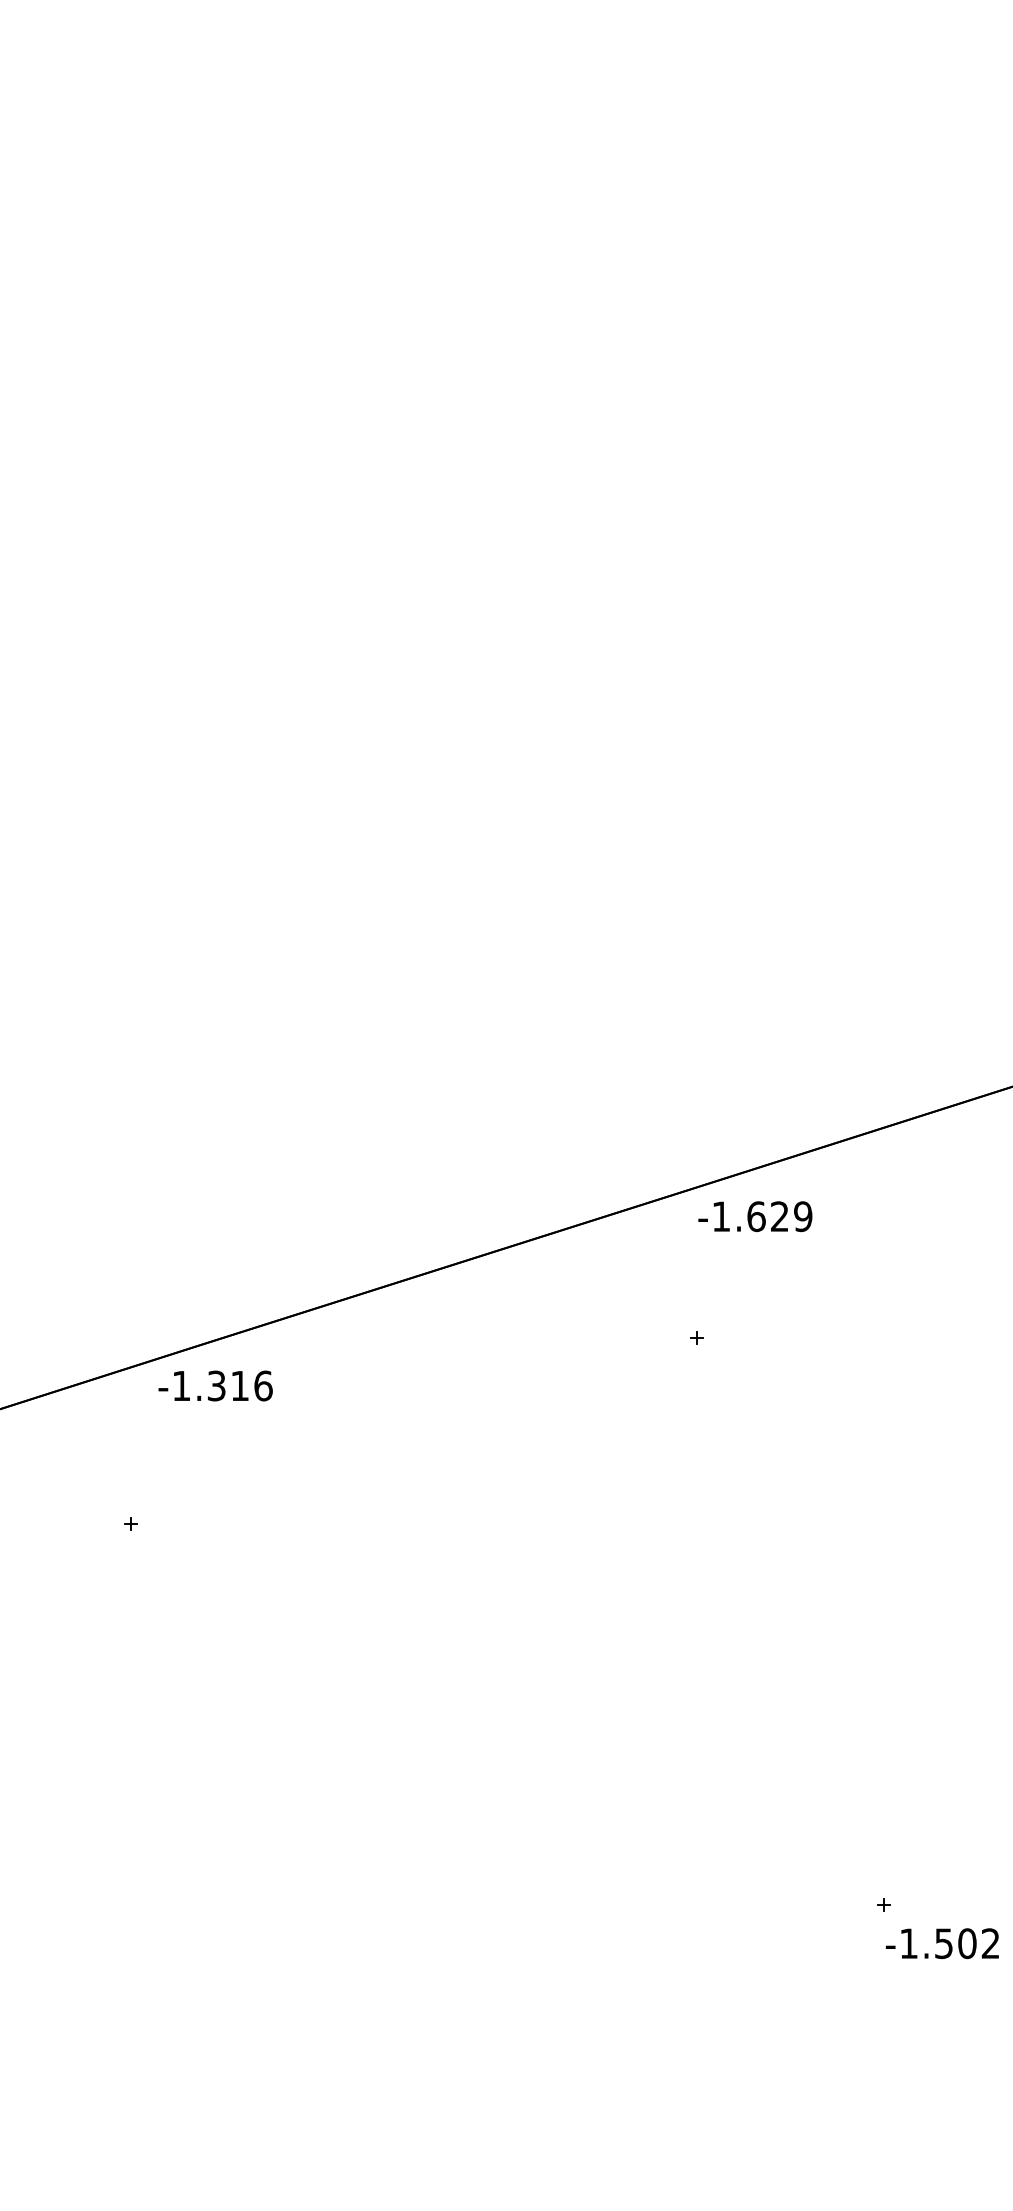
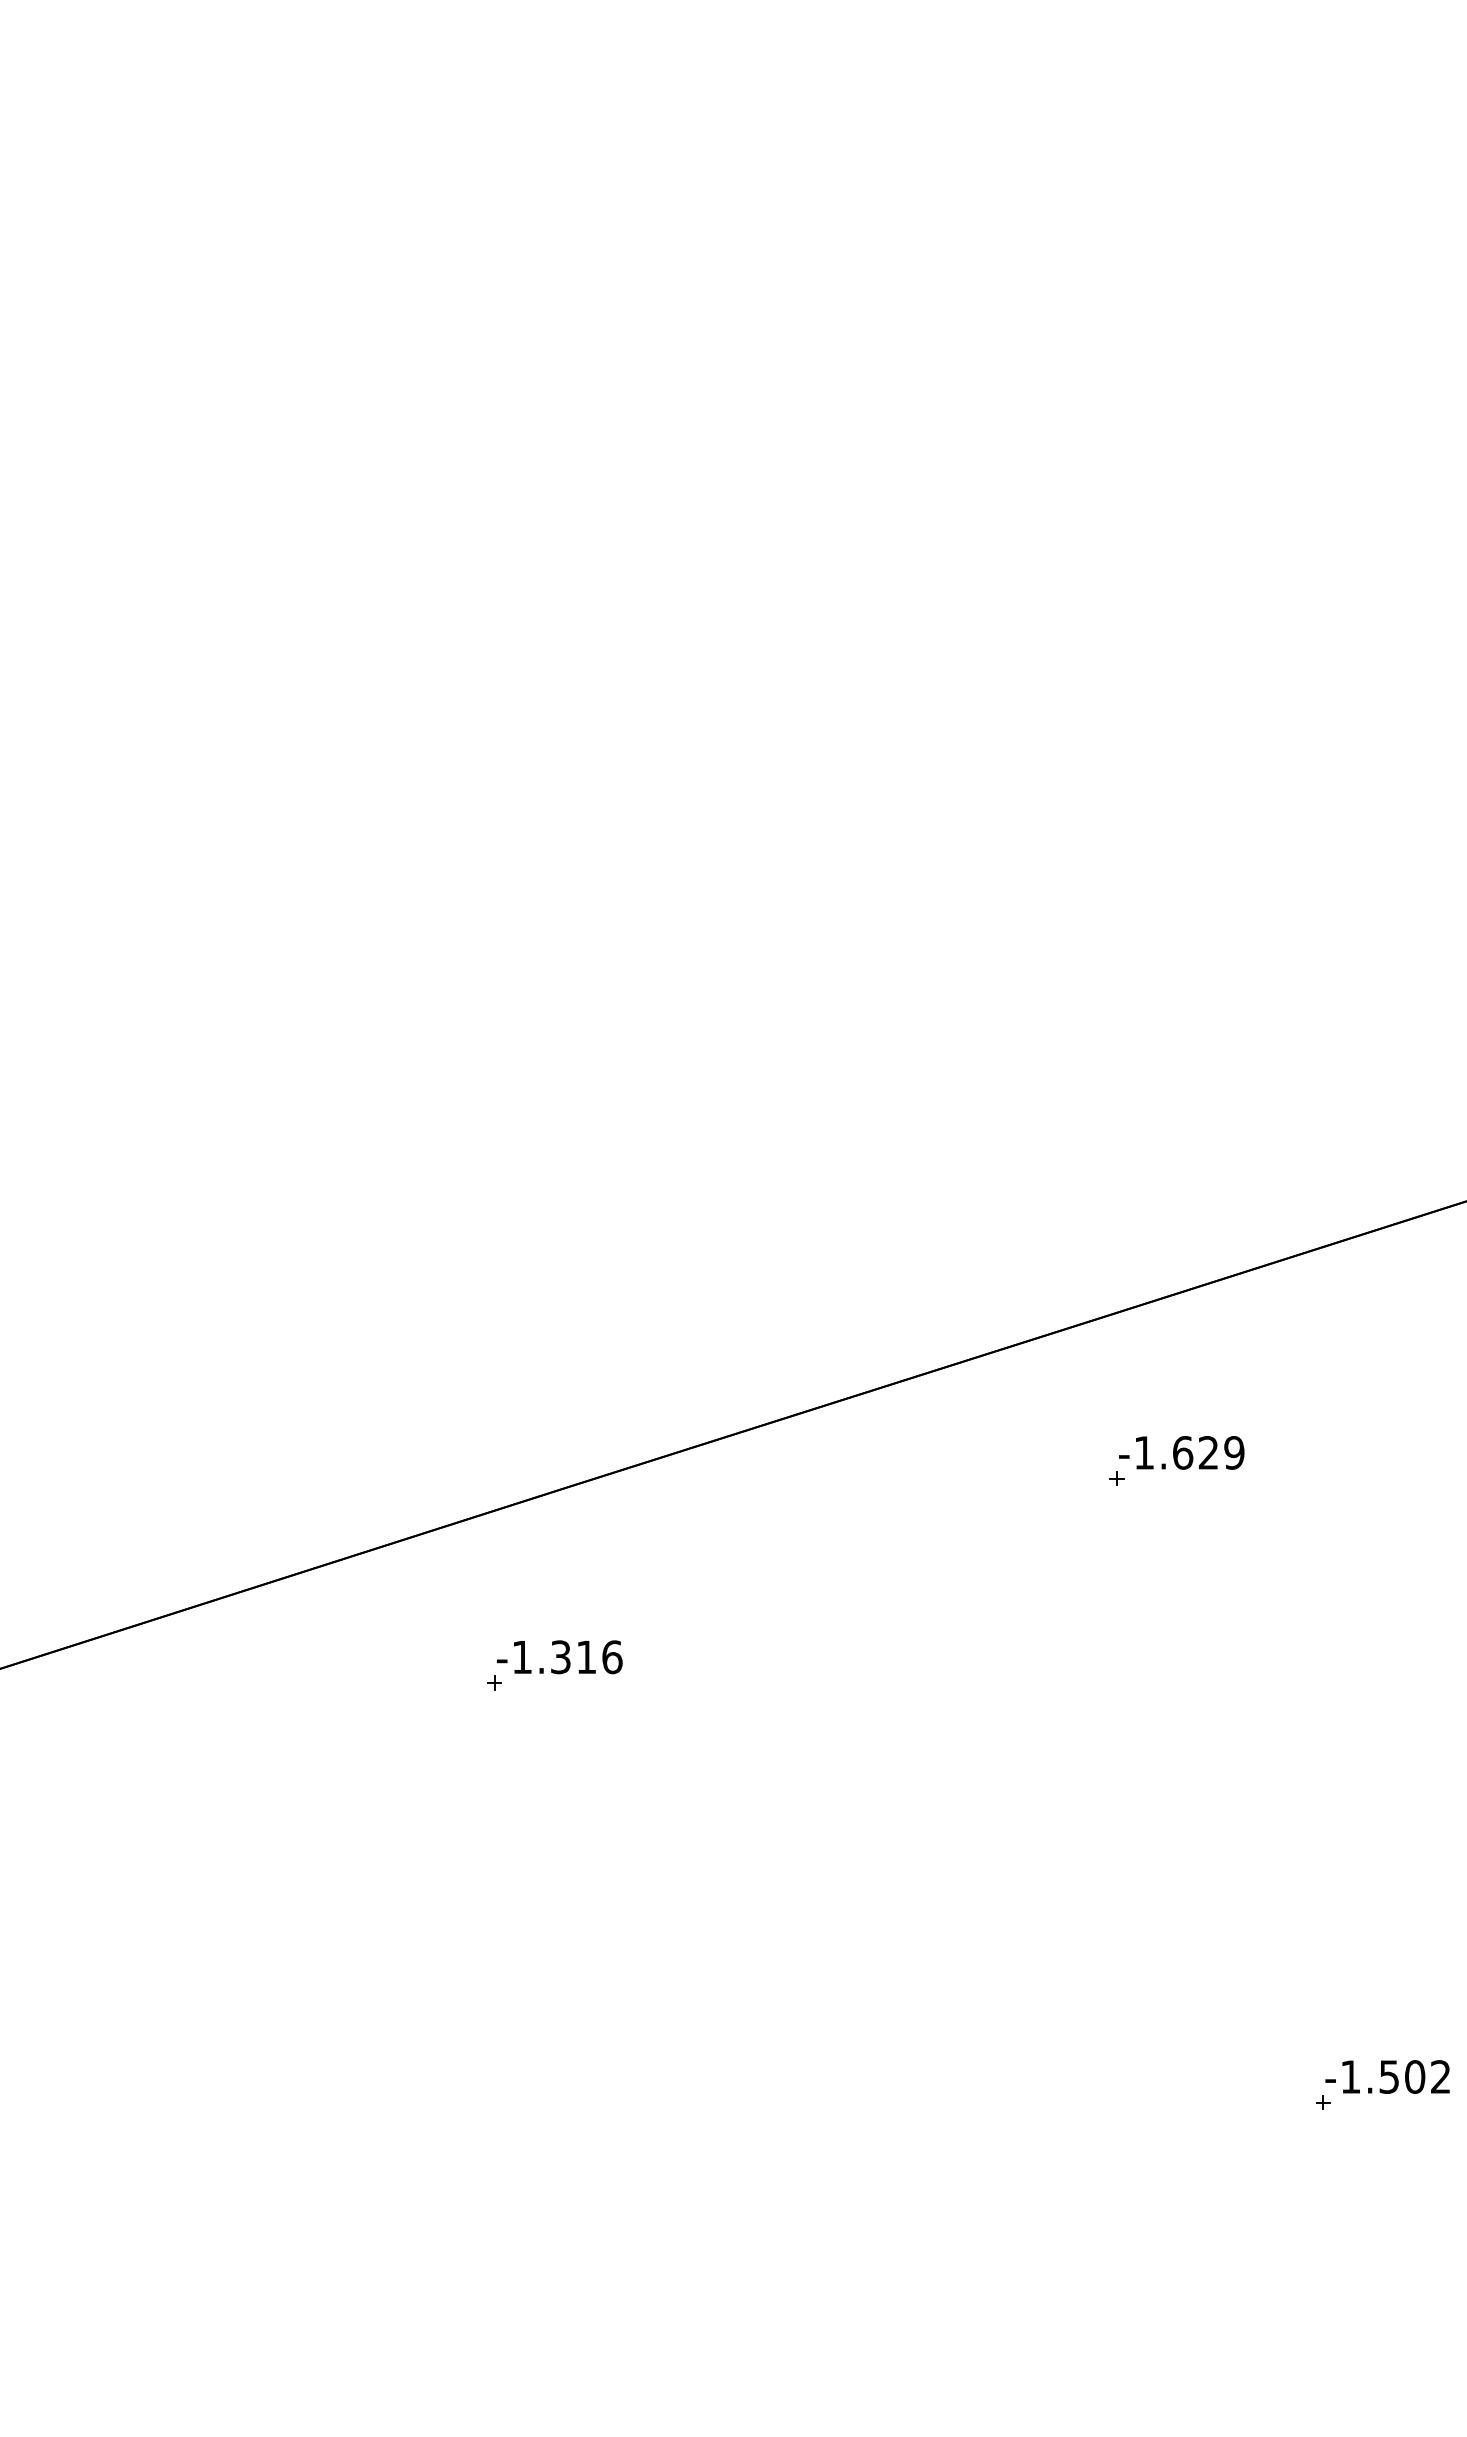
text: (755, 1216) -> (1181, 1452), moved
text: (215, 1386) -> (559, 1657), moved
text: (942, 1943) -> (1387, 2076), moved

